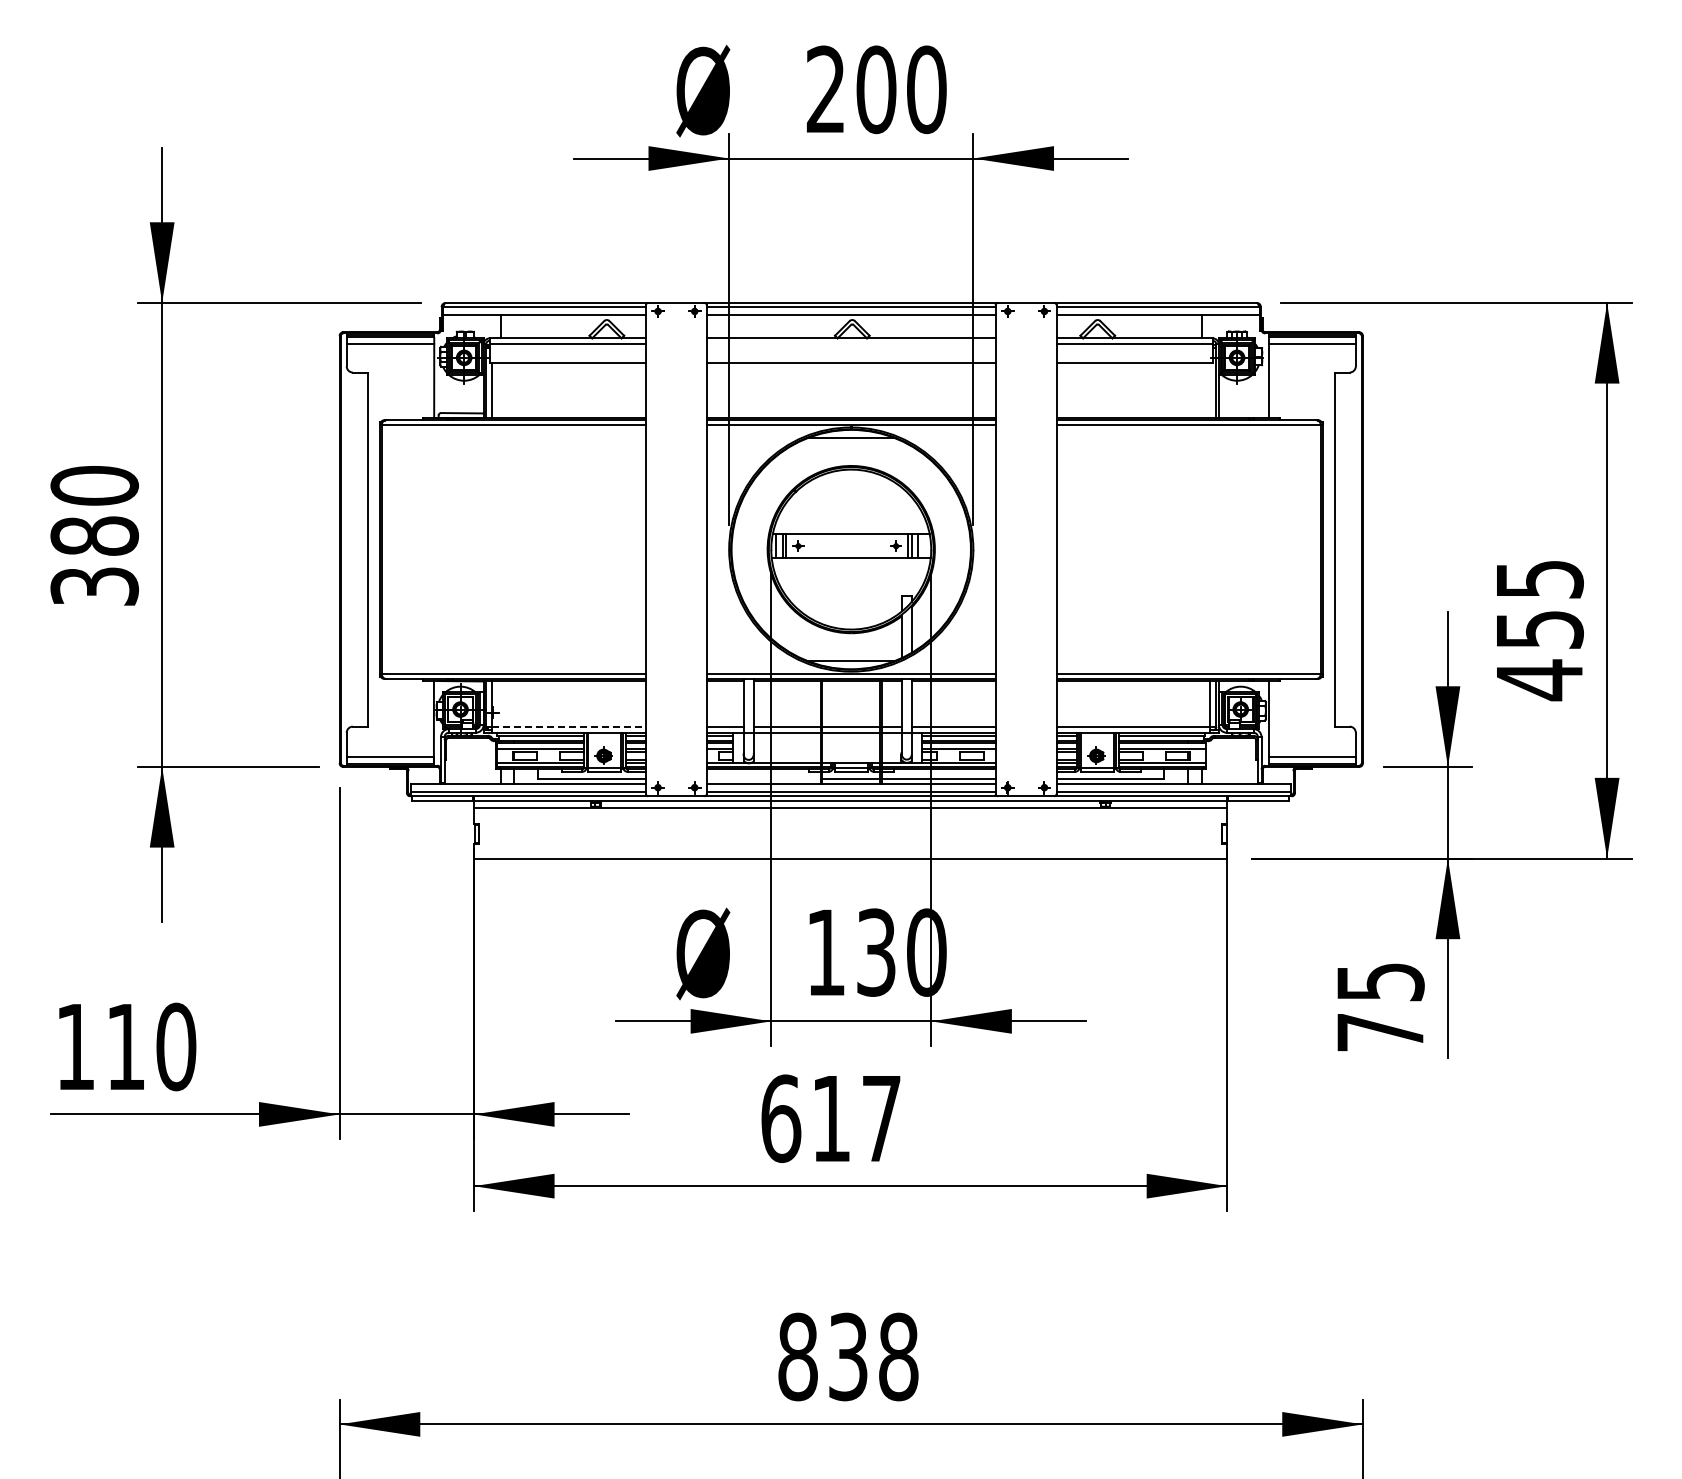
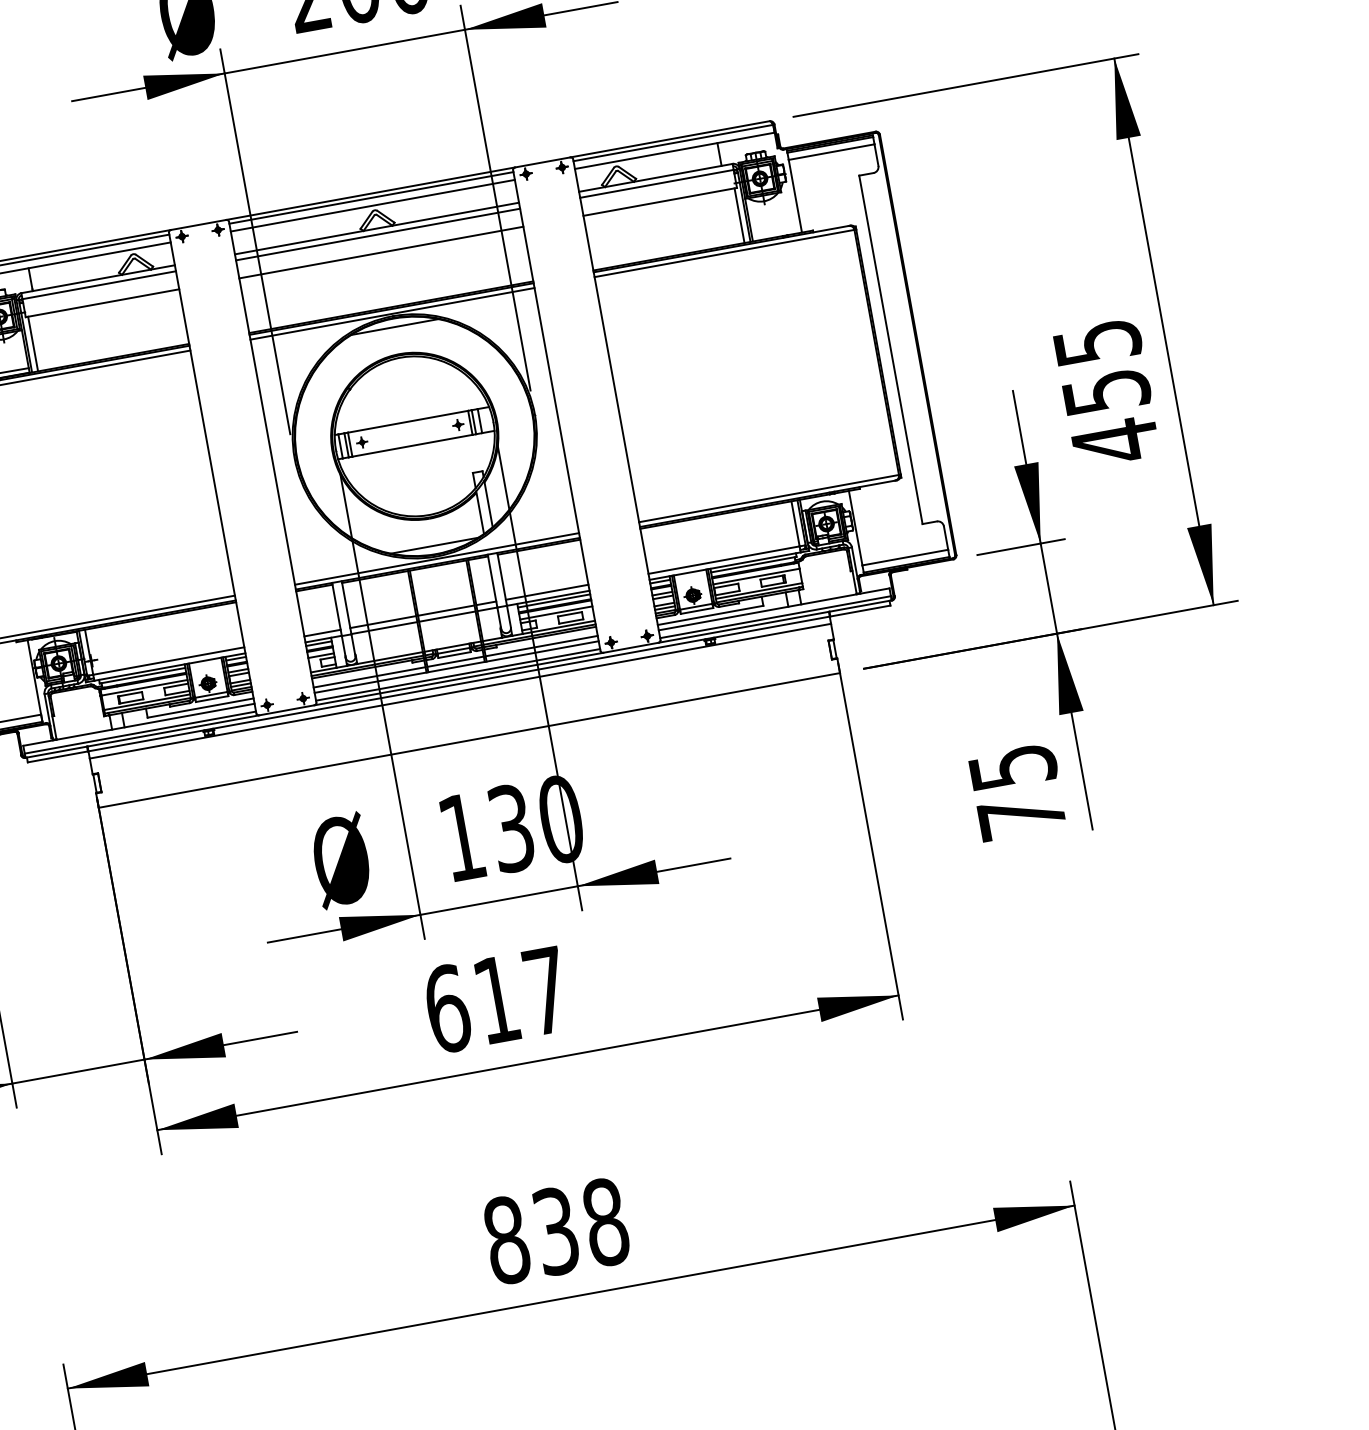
line: (850, 344) -> (377, 234), added
line: (1210, 390) -> (739, 215), added
line: (569, 726) -> (169, 660), dashed -> solid
line: (763, 778) -> (369, 677), added

